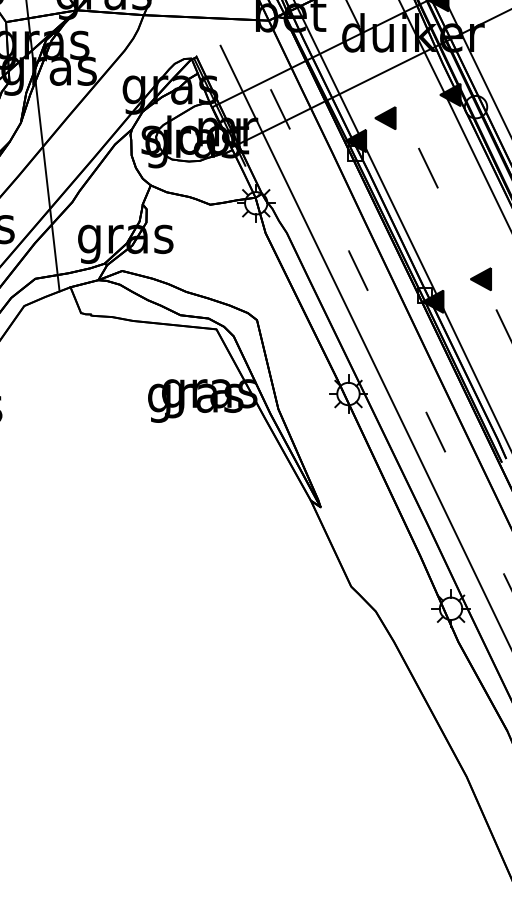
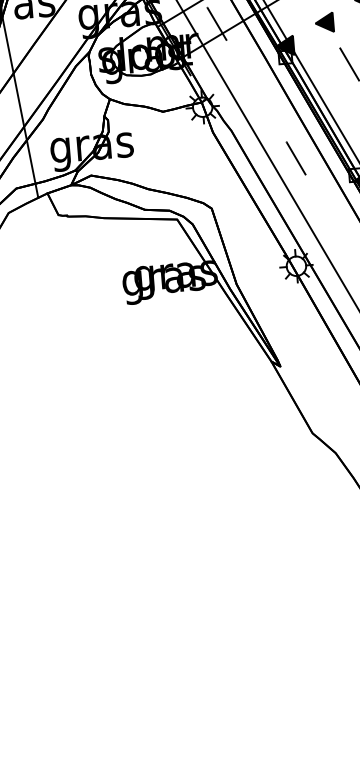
part: (385, 117) -> (324, 22), moved

